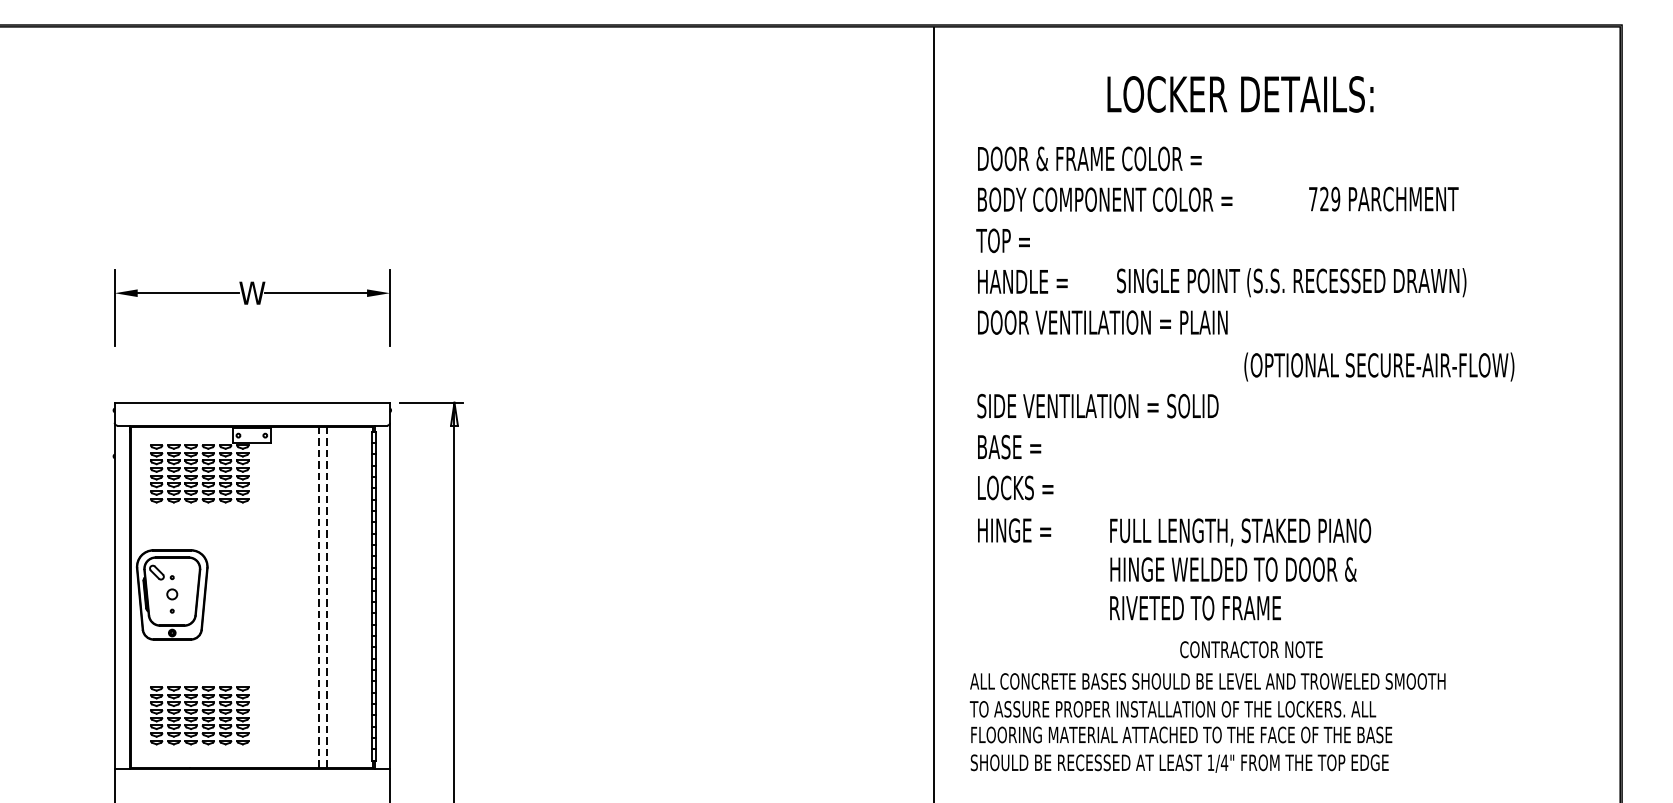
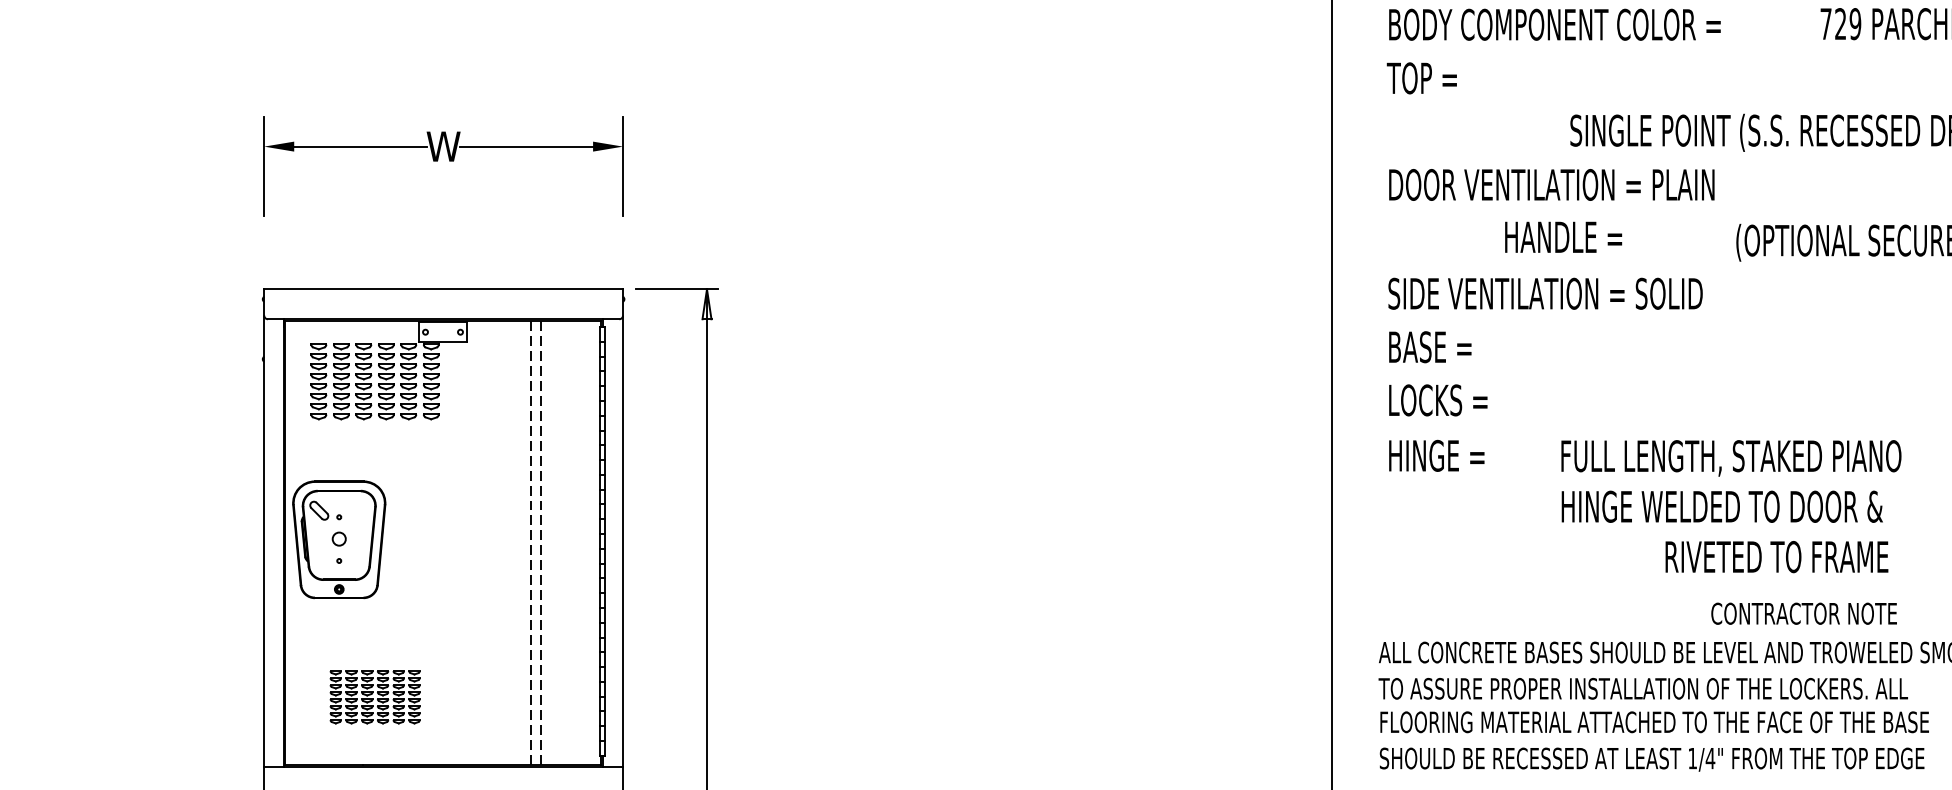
text: (1022, 281) -> (1563, 236), moved
text: (1195, 607) -> (1776, 556), moved
text: (1251, 649) -> (1804, 613), moved
part: (199, 715) -> (374, 696), size x0.7

